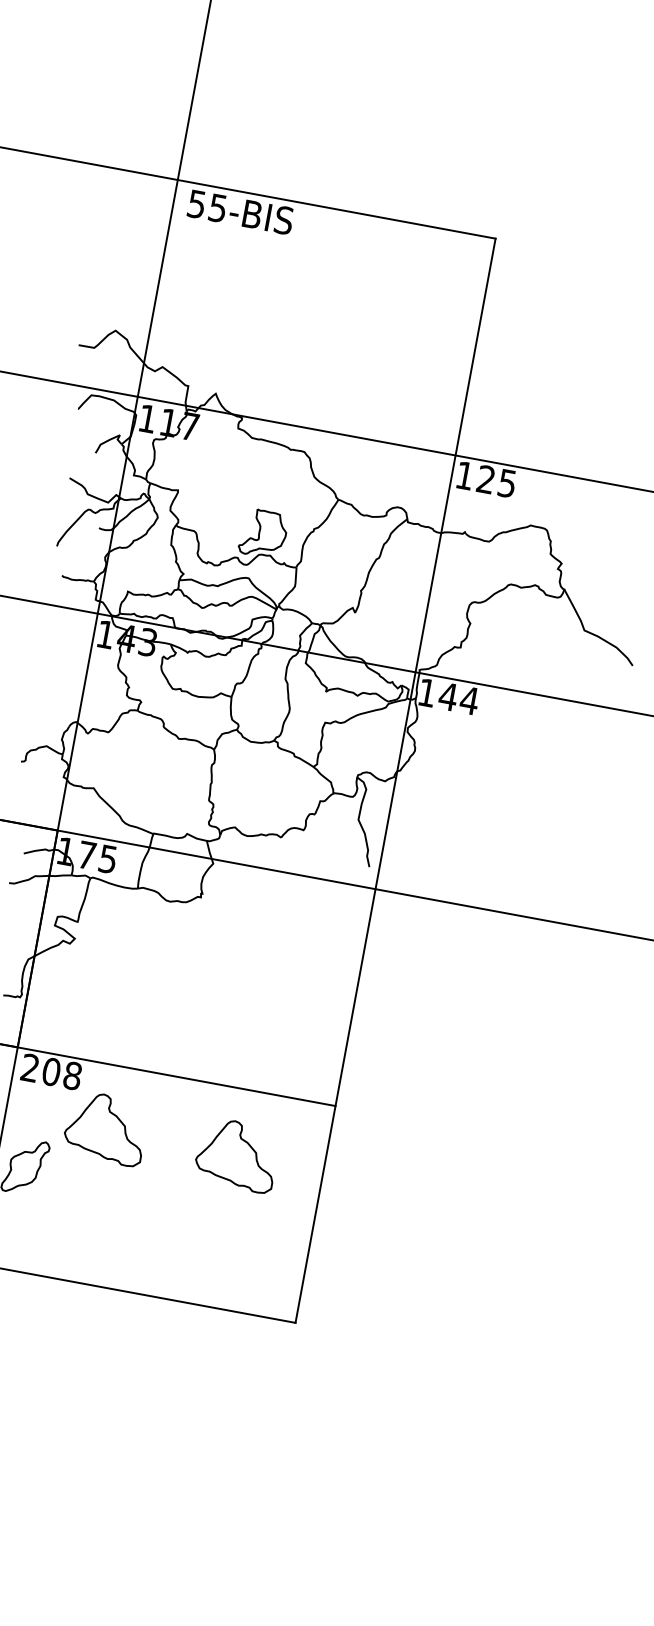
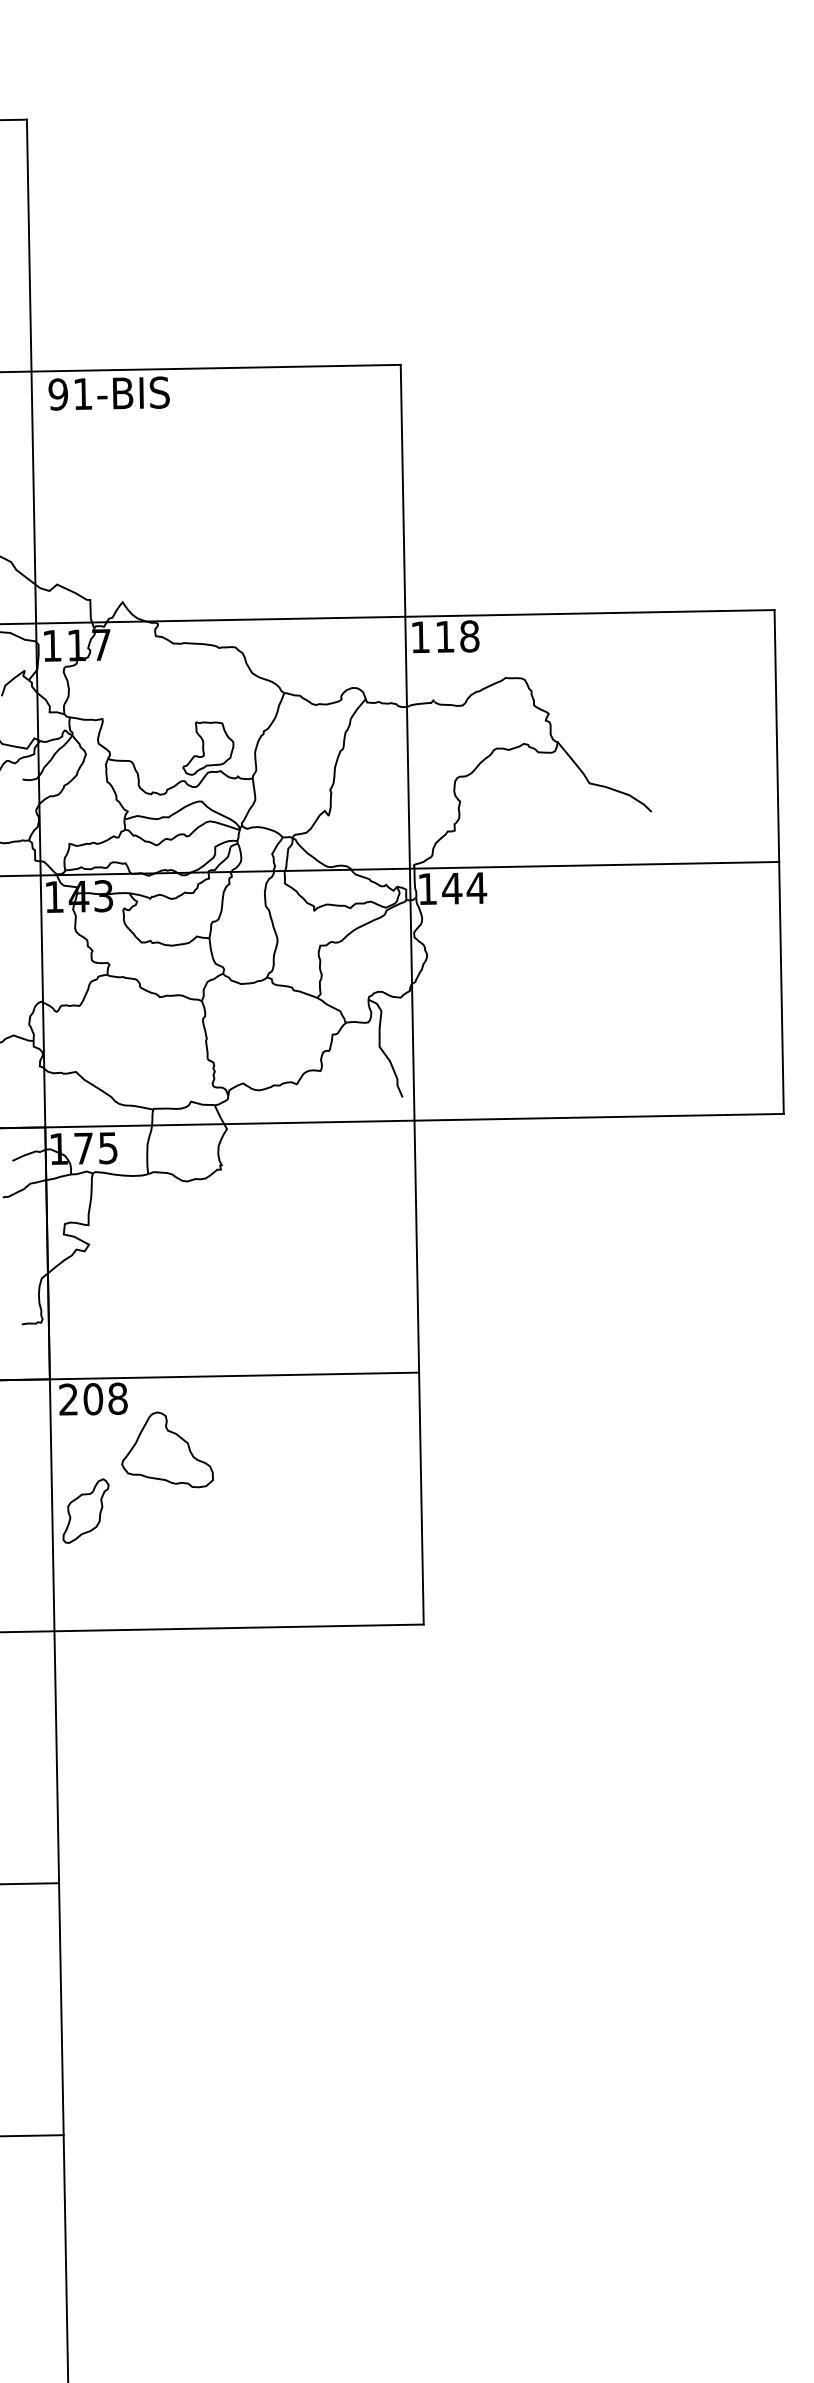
text: (207, 206) -> (70, 394), 55-BIS -> 91-BIS
text: (496, 481) -> (457, 636), 125 -> 118
part: (237, 1154) -> (320, 1449), removed

